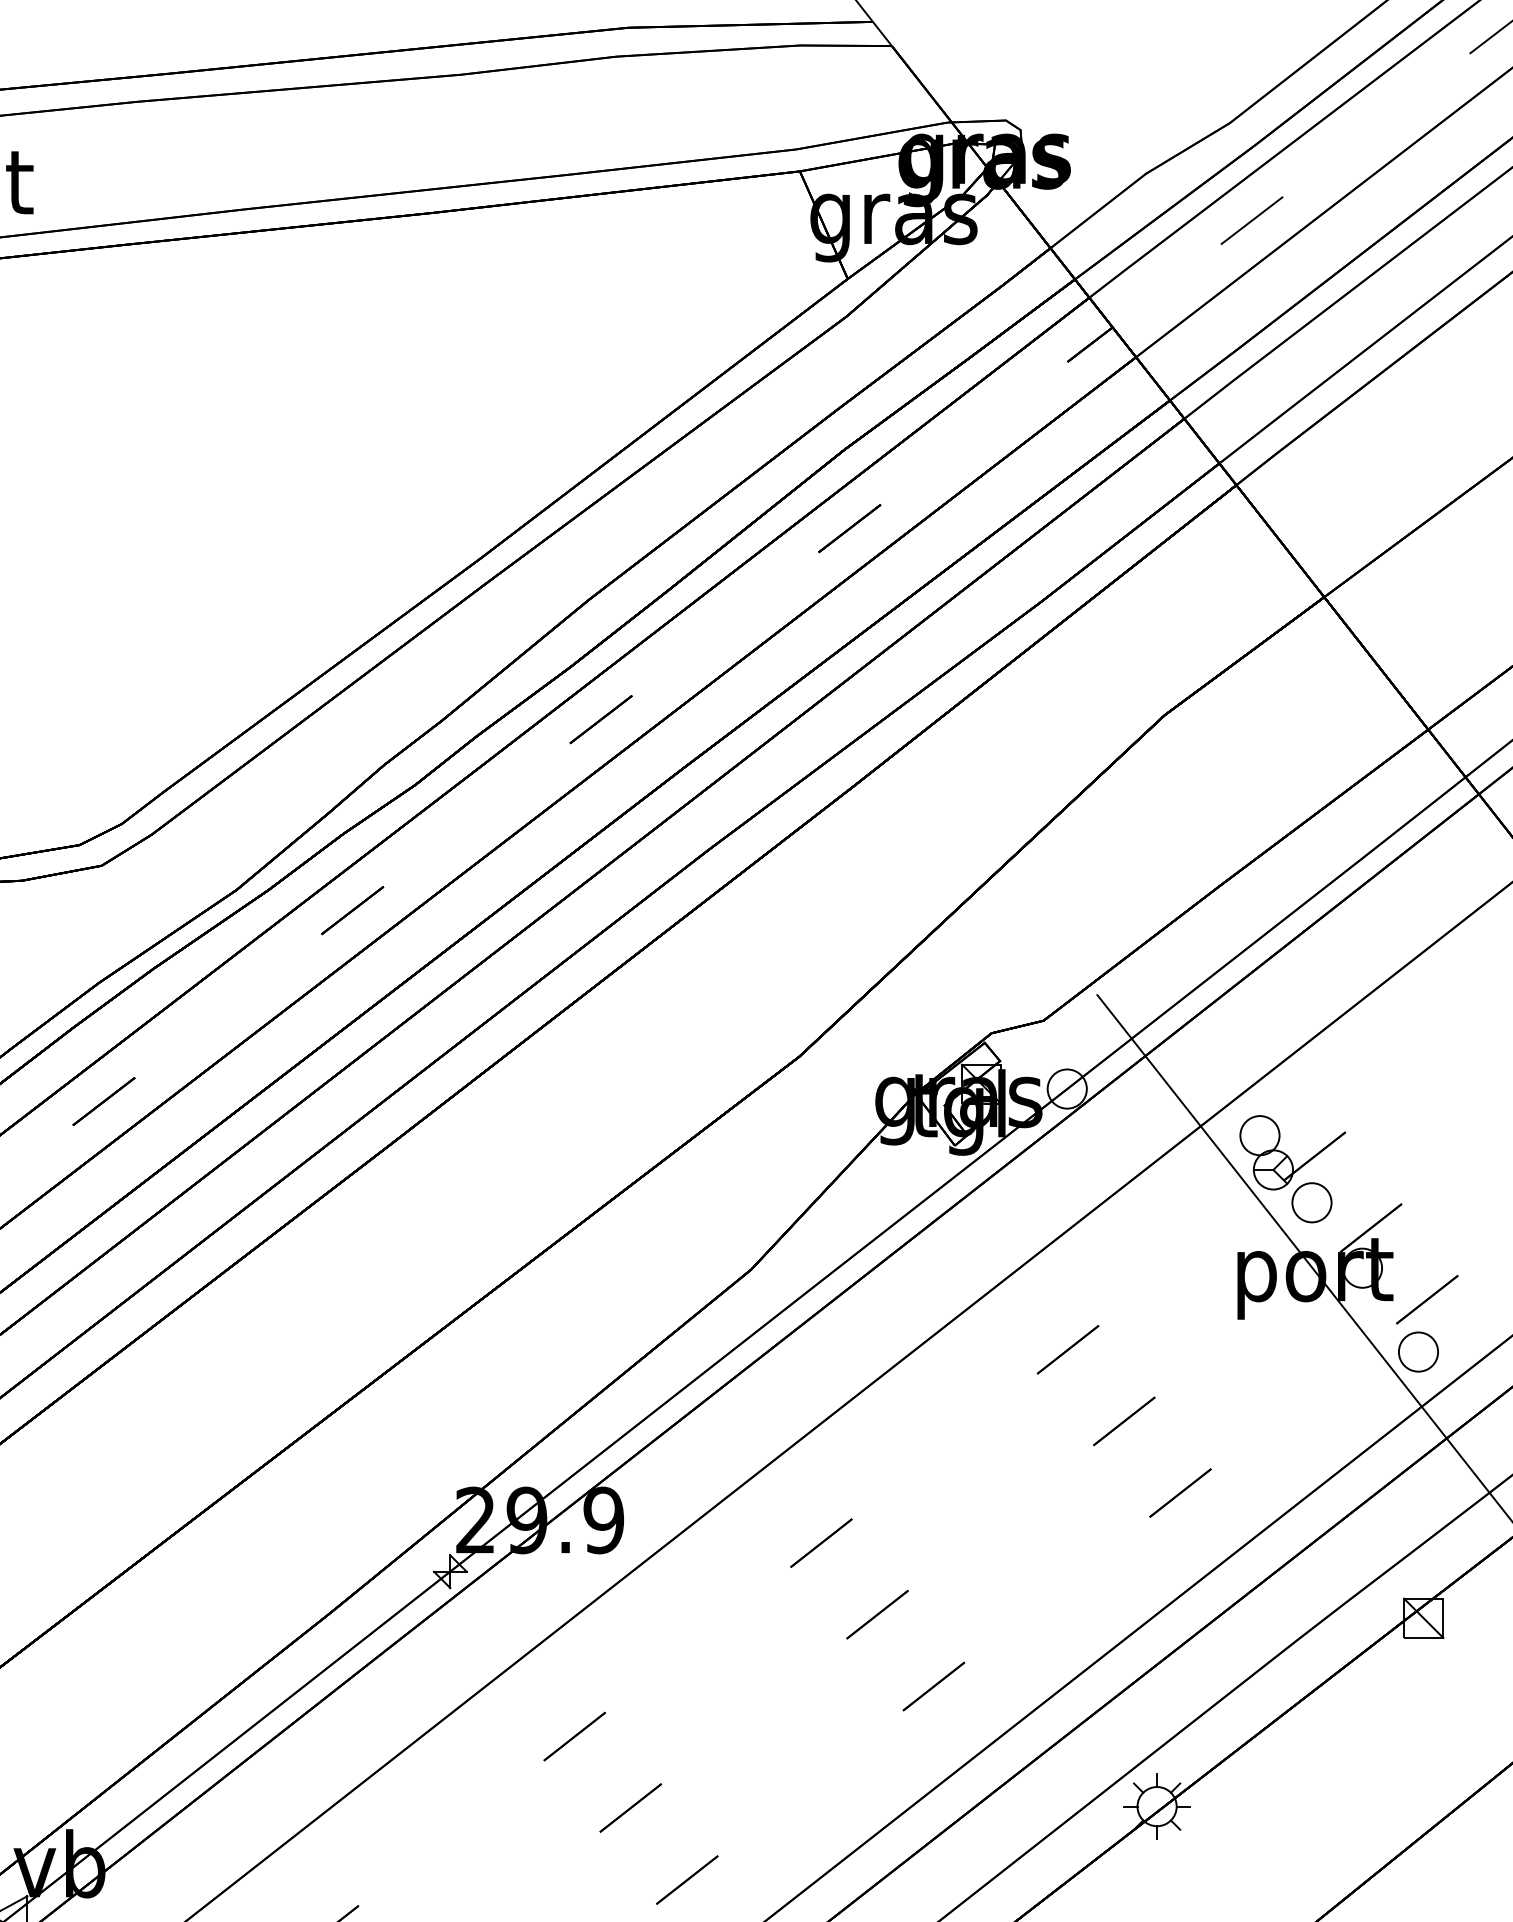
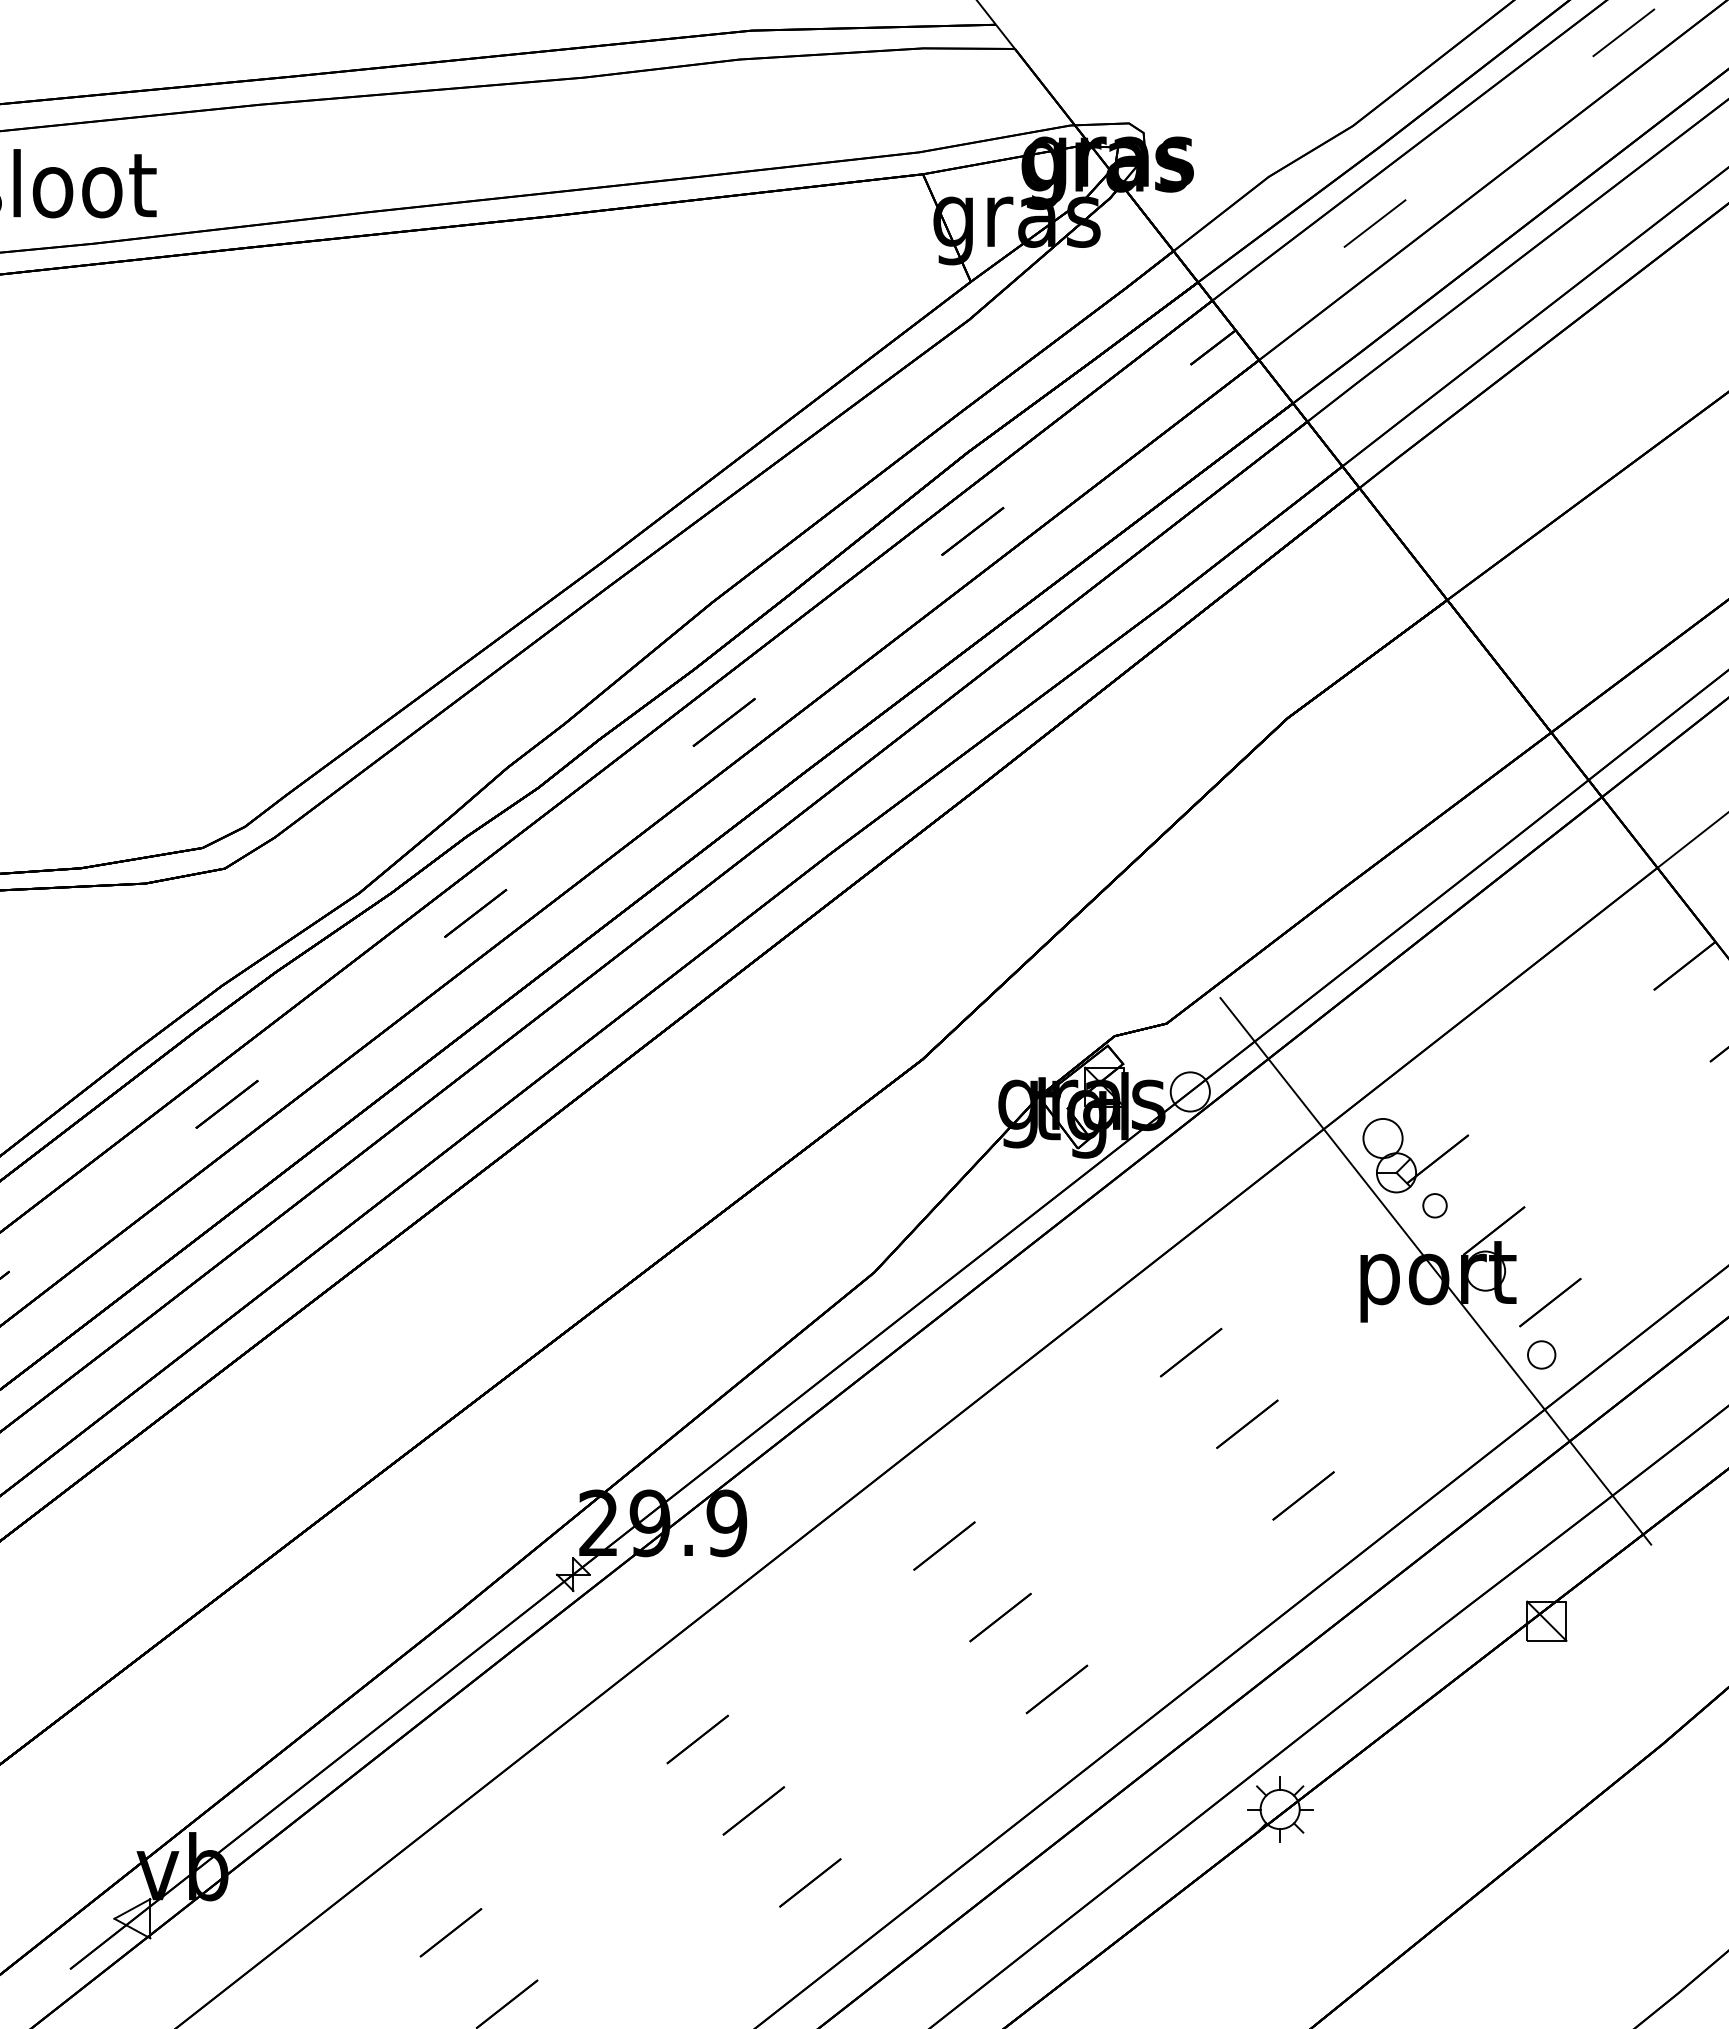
part: (1311, 1202) -> (1434, 1205), size x0.6
part: (1418, 1351) -> (1541, 1354), size x0.7

